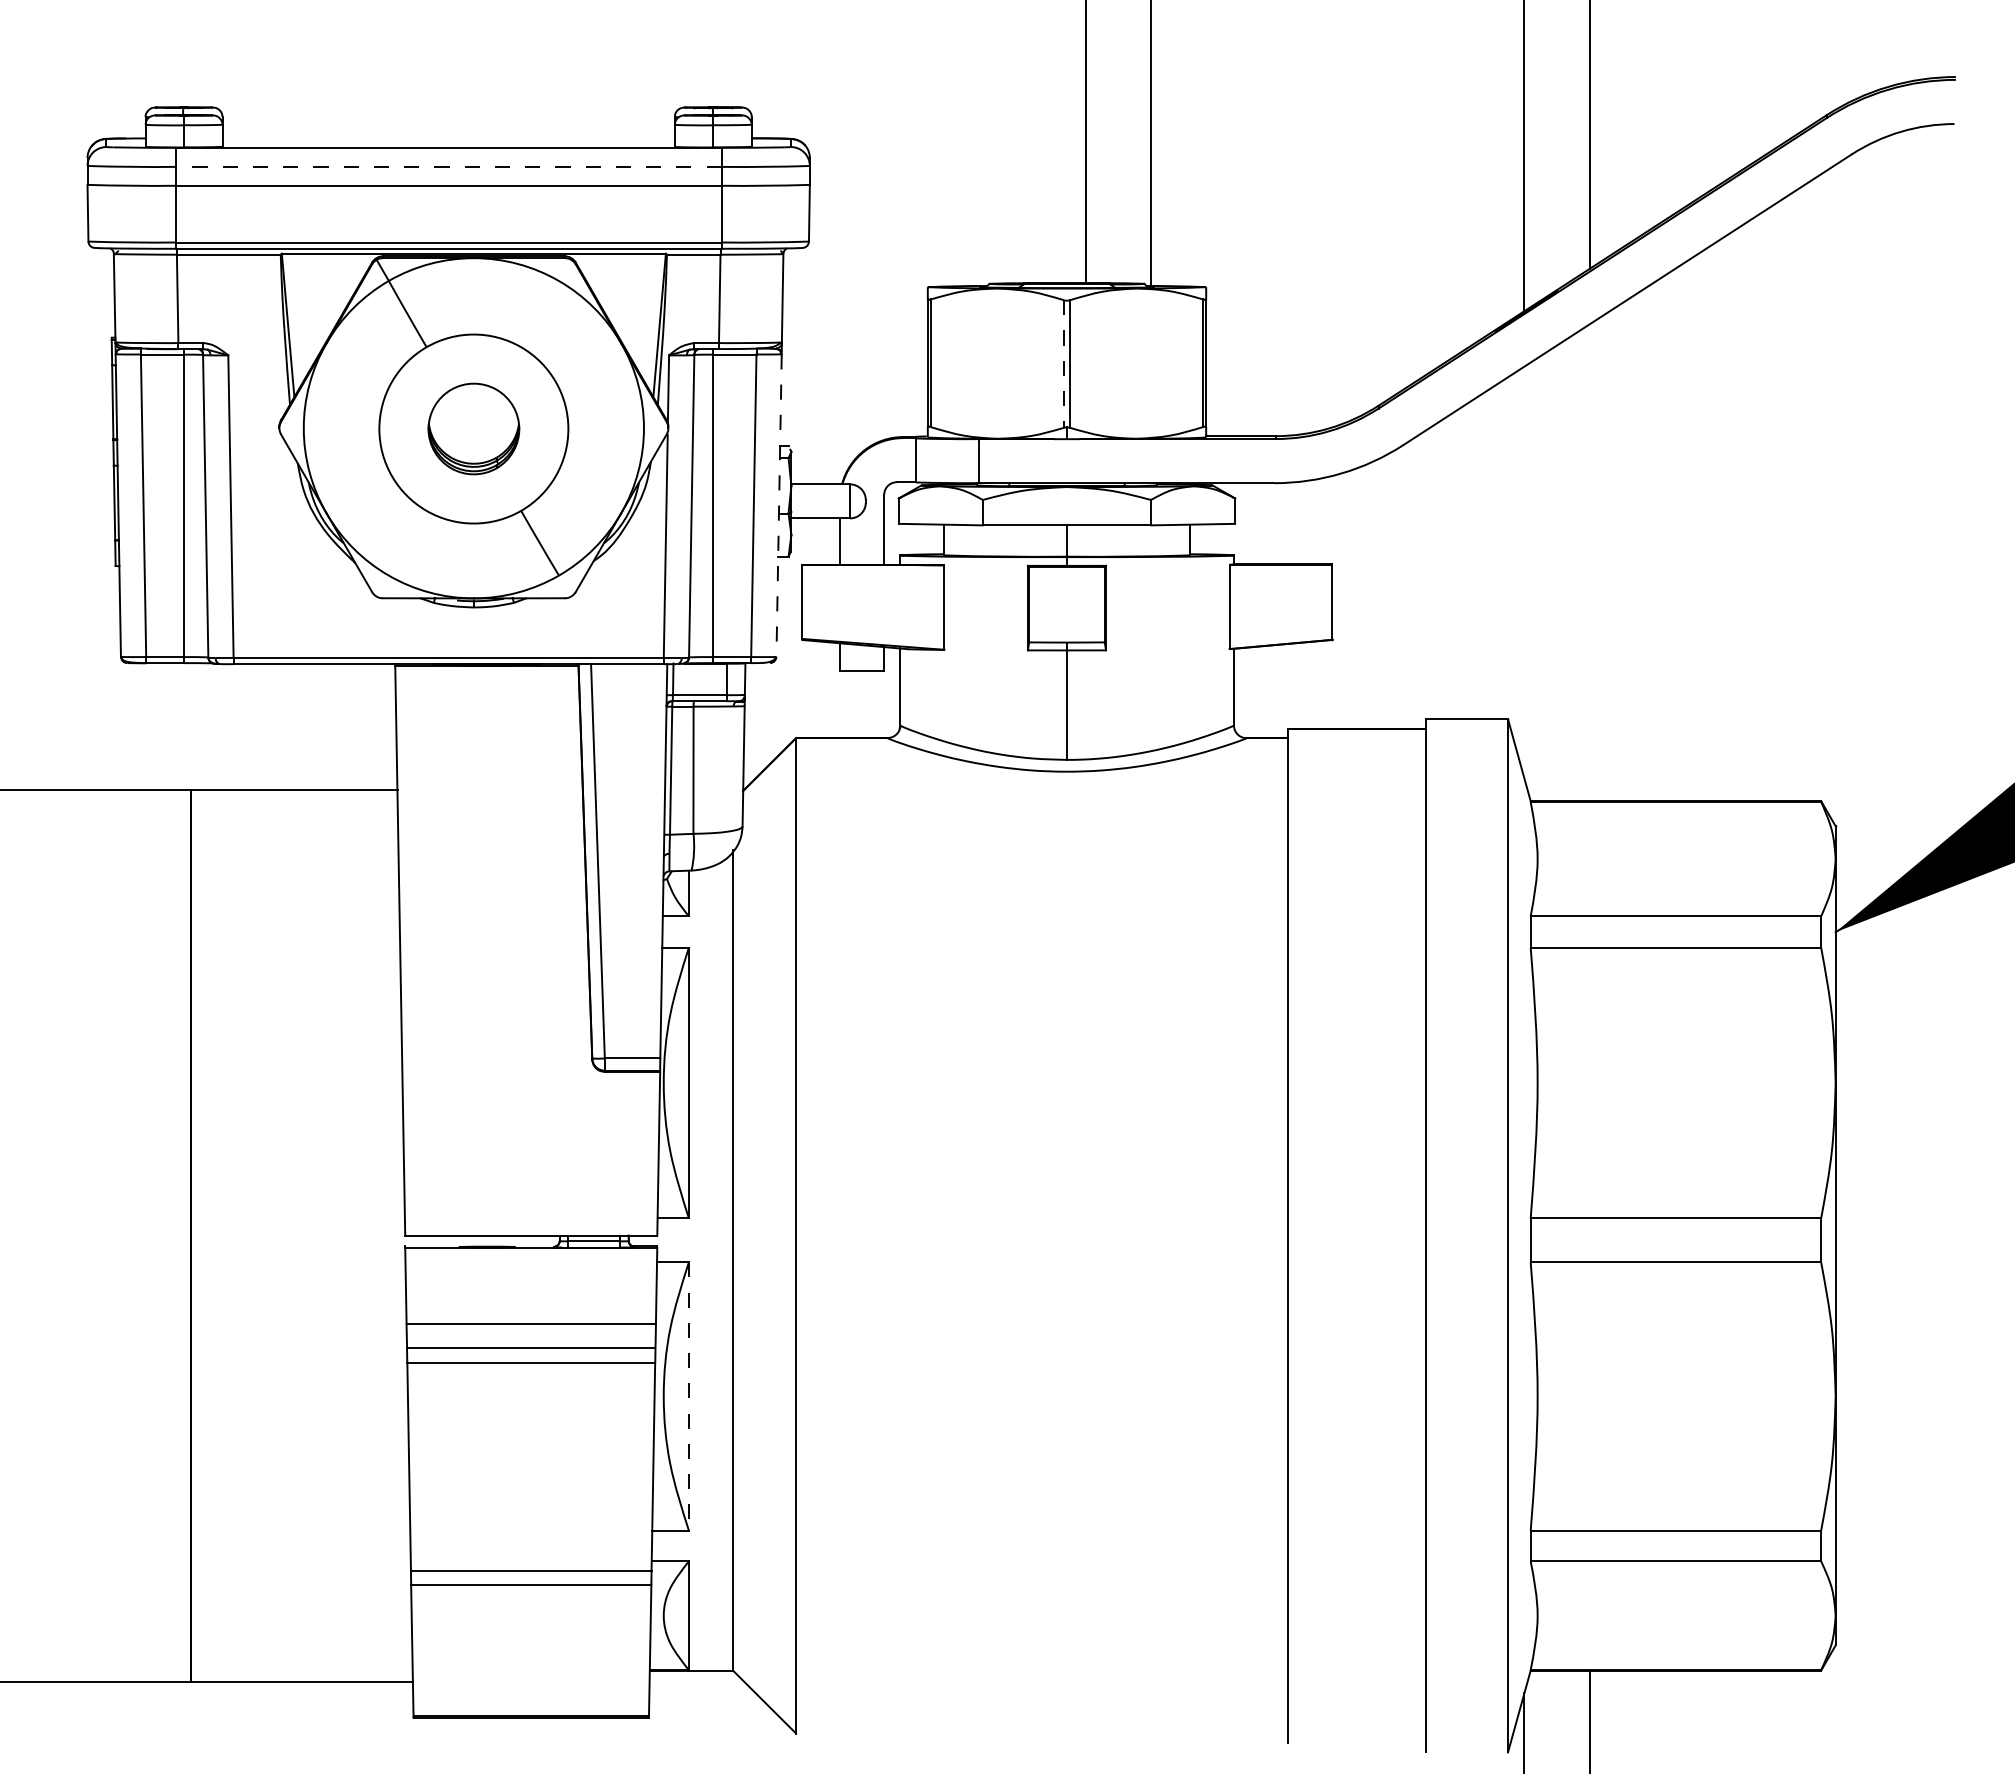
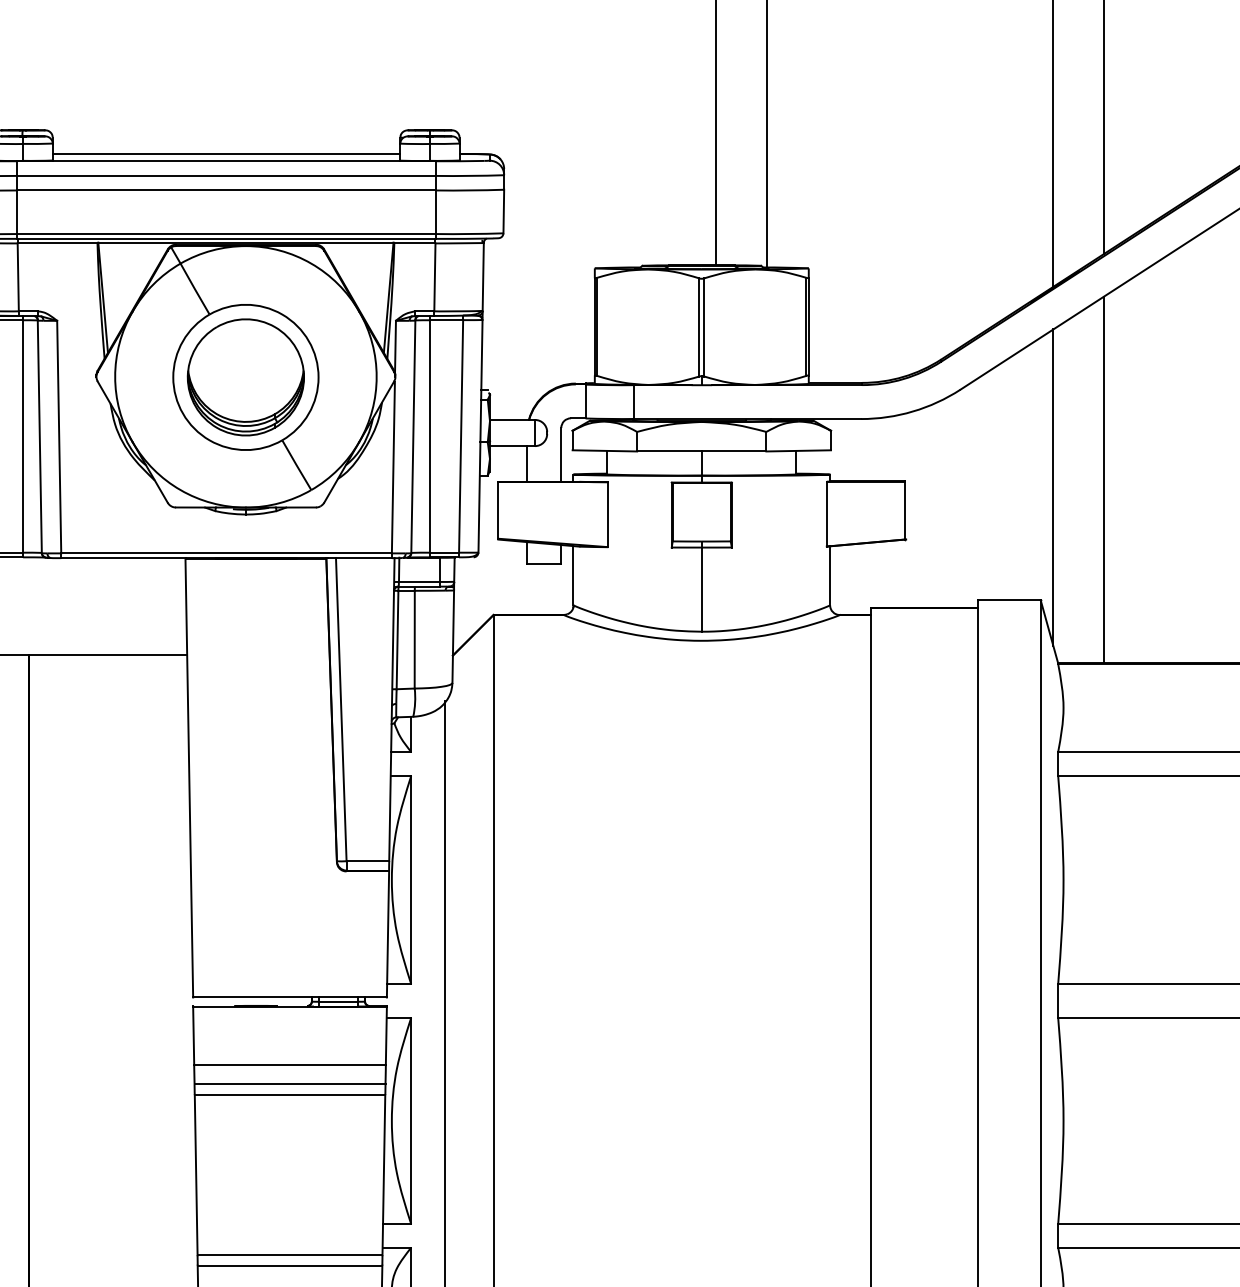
line: (448, 138) -> (226, 154), added
line: (448, 166) -> (226, 175), dashed -> solid
line: (1063, 364) -> (699, 327), dashed -> solid
part: (473, 428) -> (245, 377), size x1.67
line: (779, 506) -> (480, 436), dashed -> solid
line: (1589, 562) -> (1103, 480), added
line: (1524, 572) -> (1053, 487), added
line: (688, 1396) -> (410, 1121), dashed -> solid

